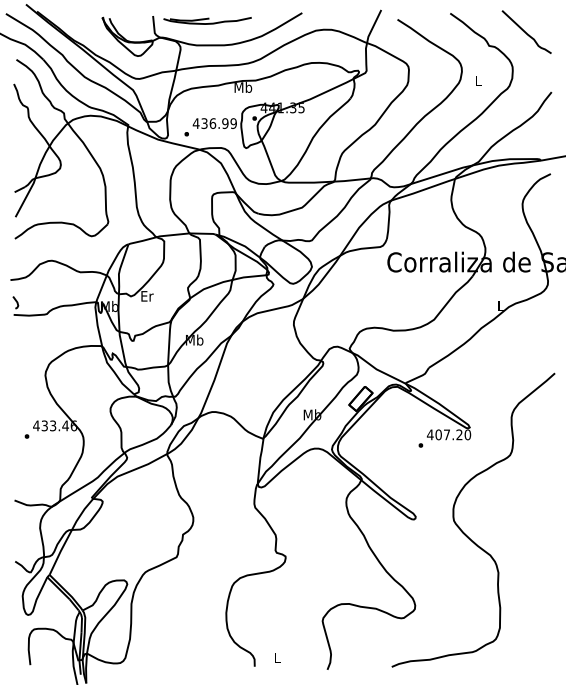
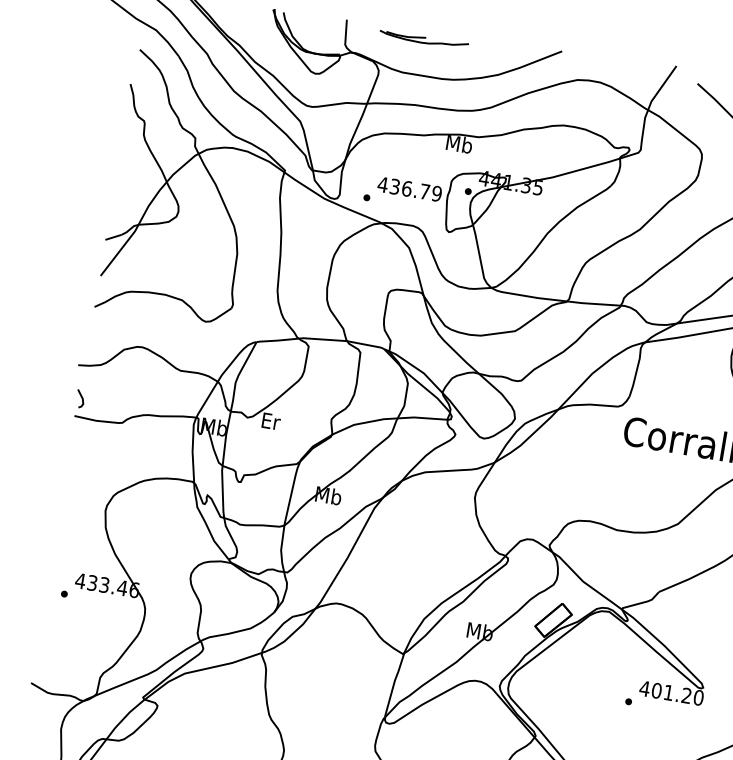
part: (207, 20) -> (424, 39), size x0.7
text: (225, 123) -> (425, 191), 436.99 -> 436.79
text: (446, 434) -> (668, 692), 407.20 -> 401.20

